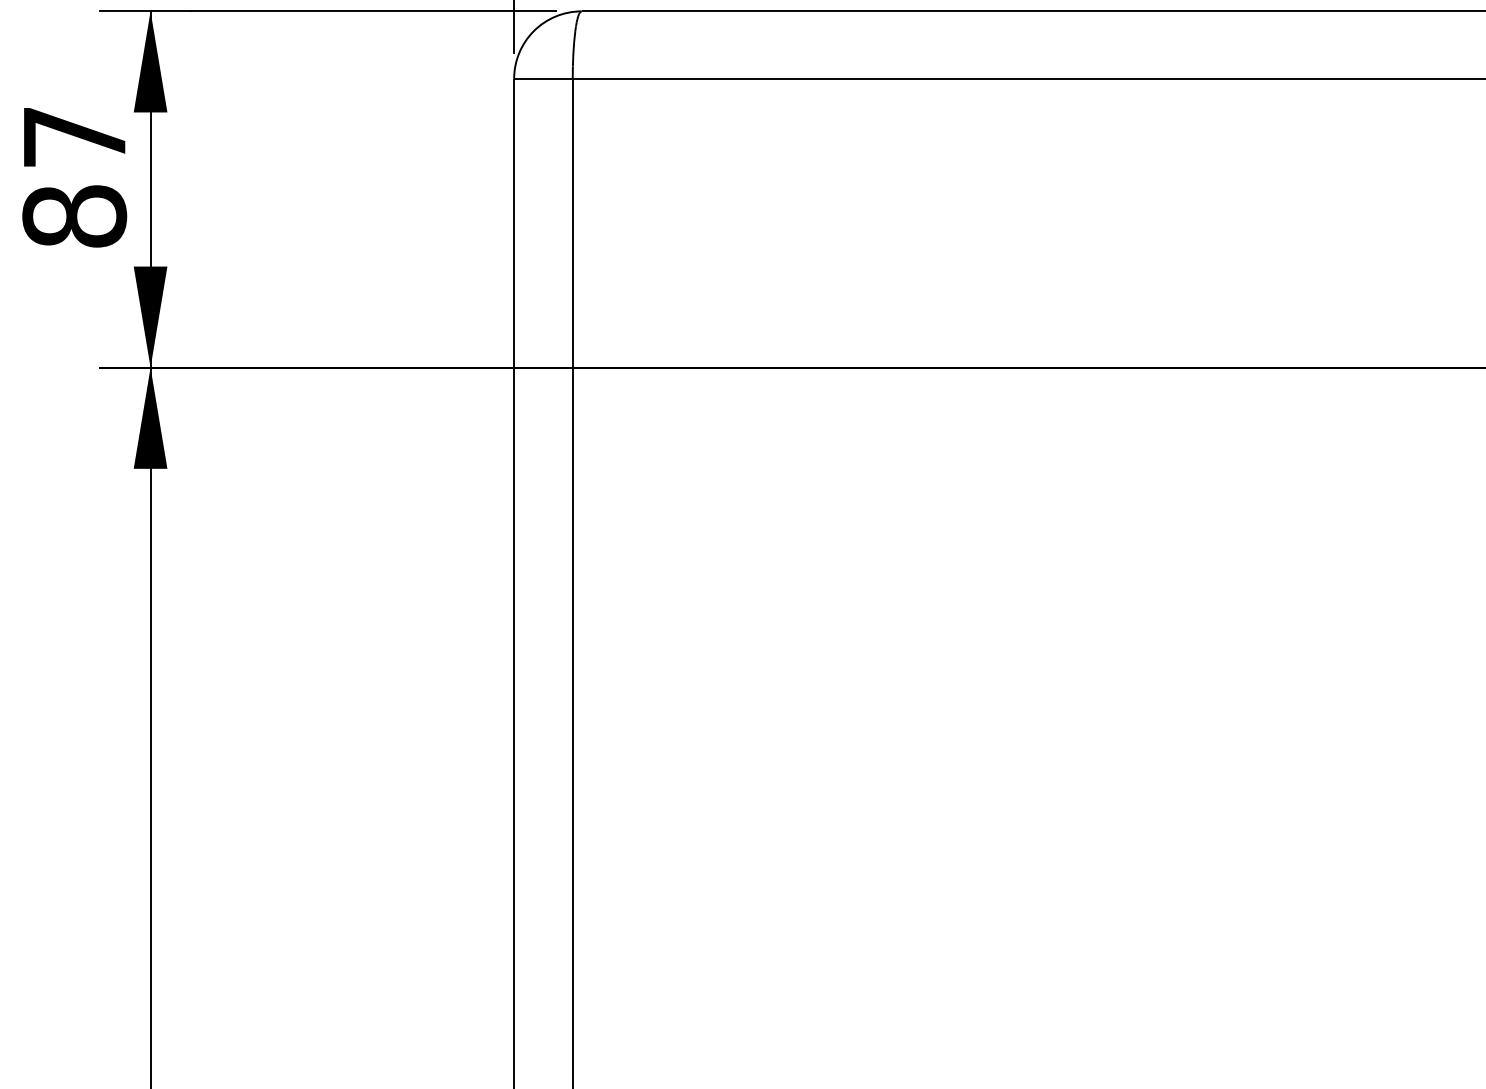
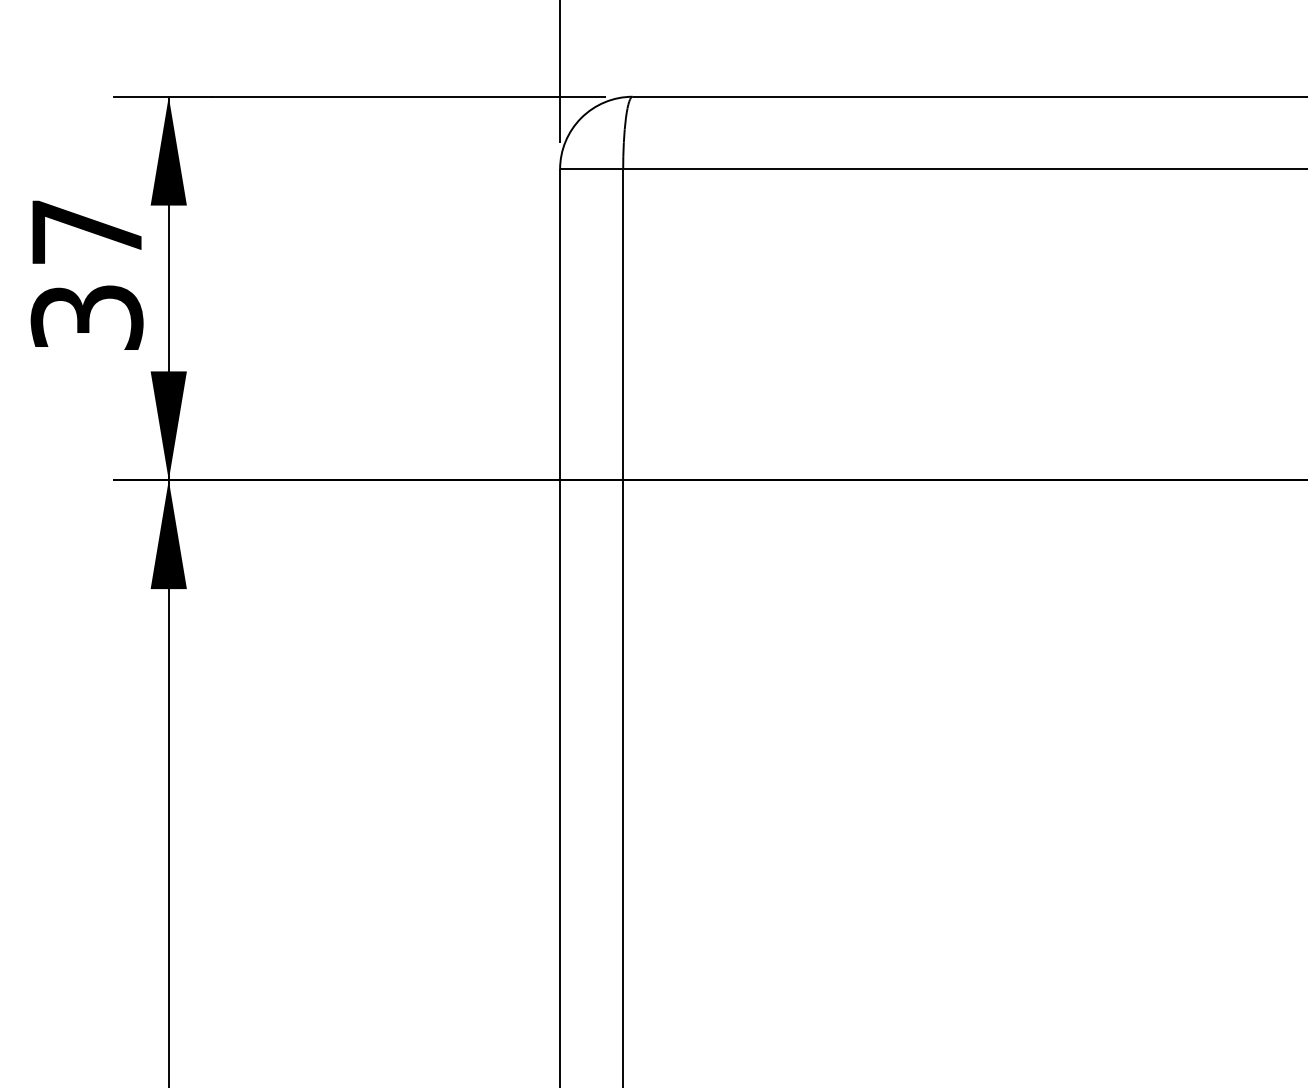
text: (74, 216) -> (86, 317), 87 -> 37

